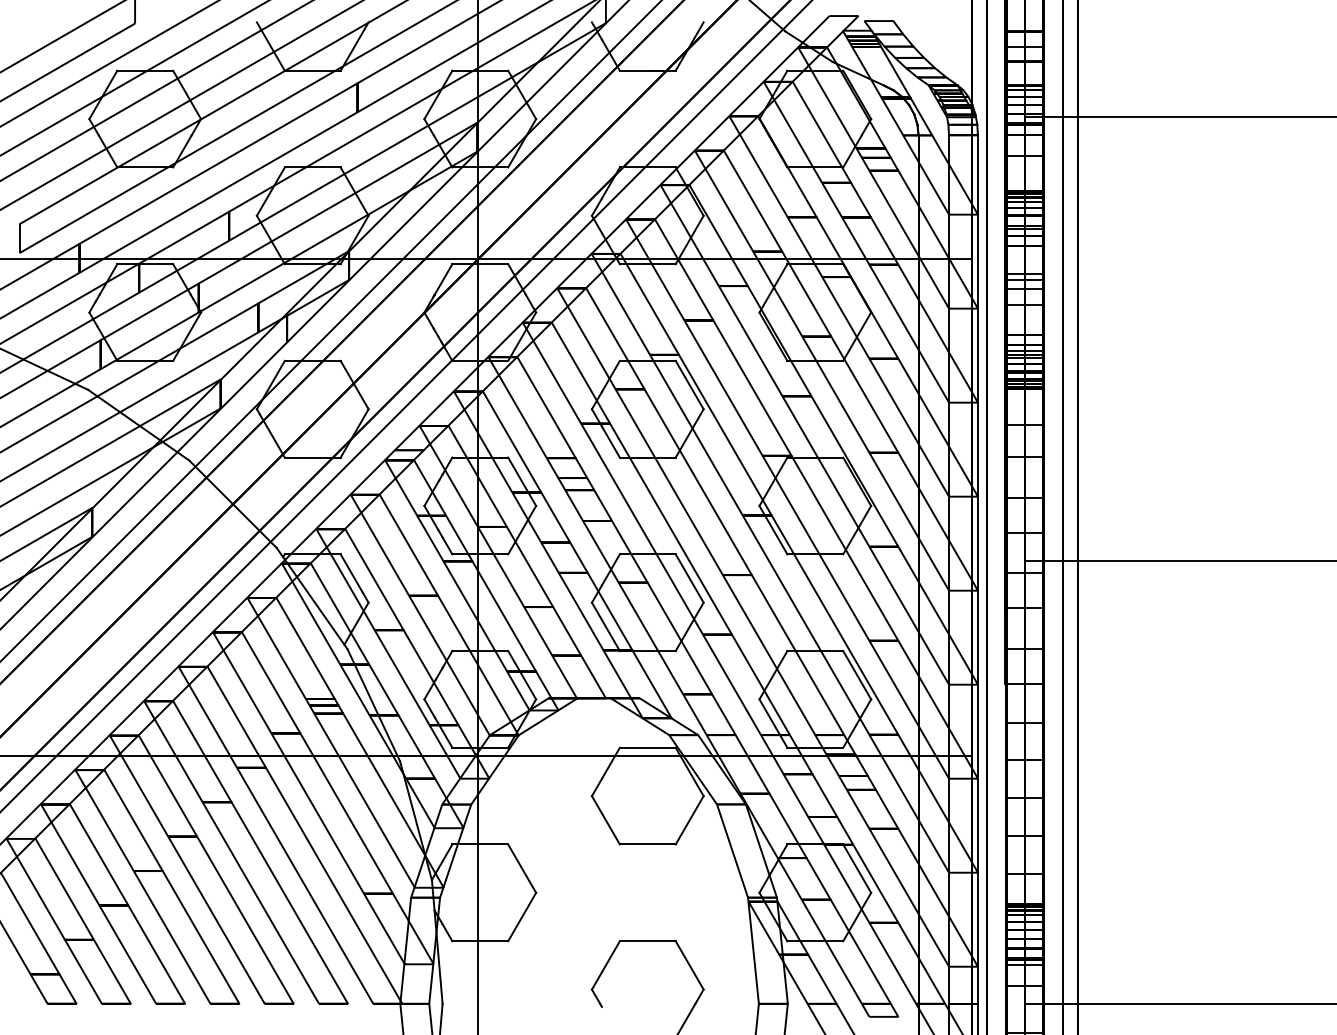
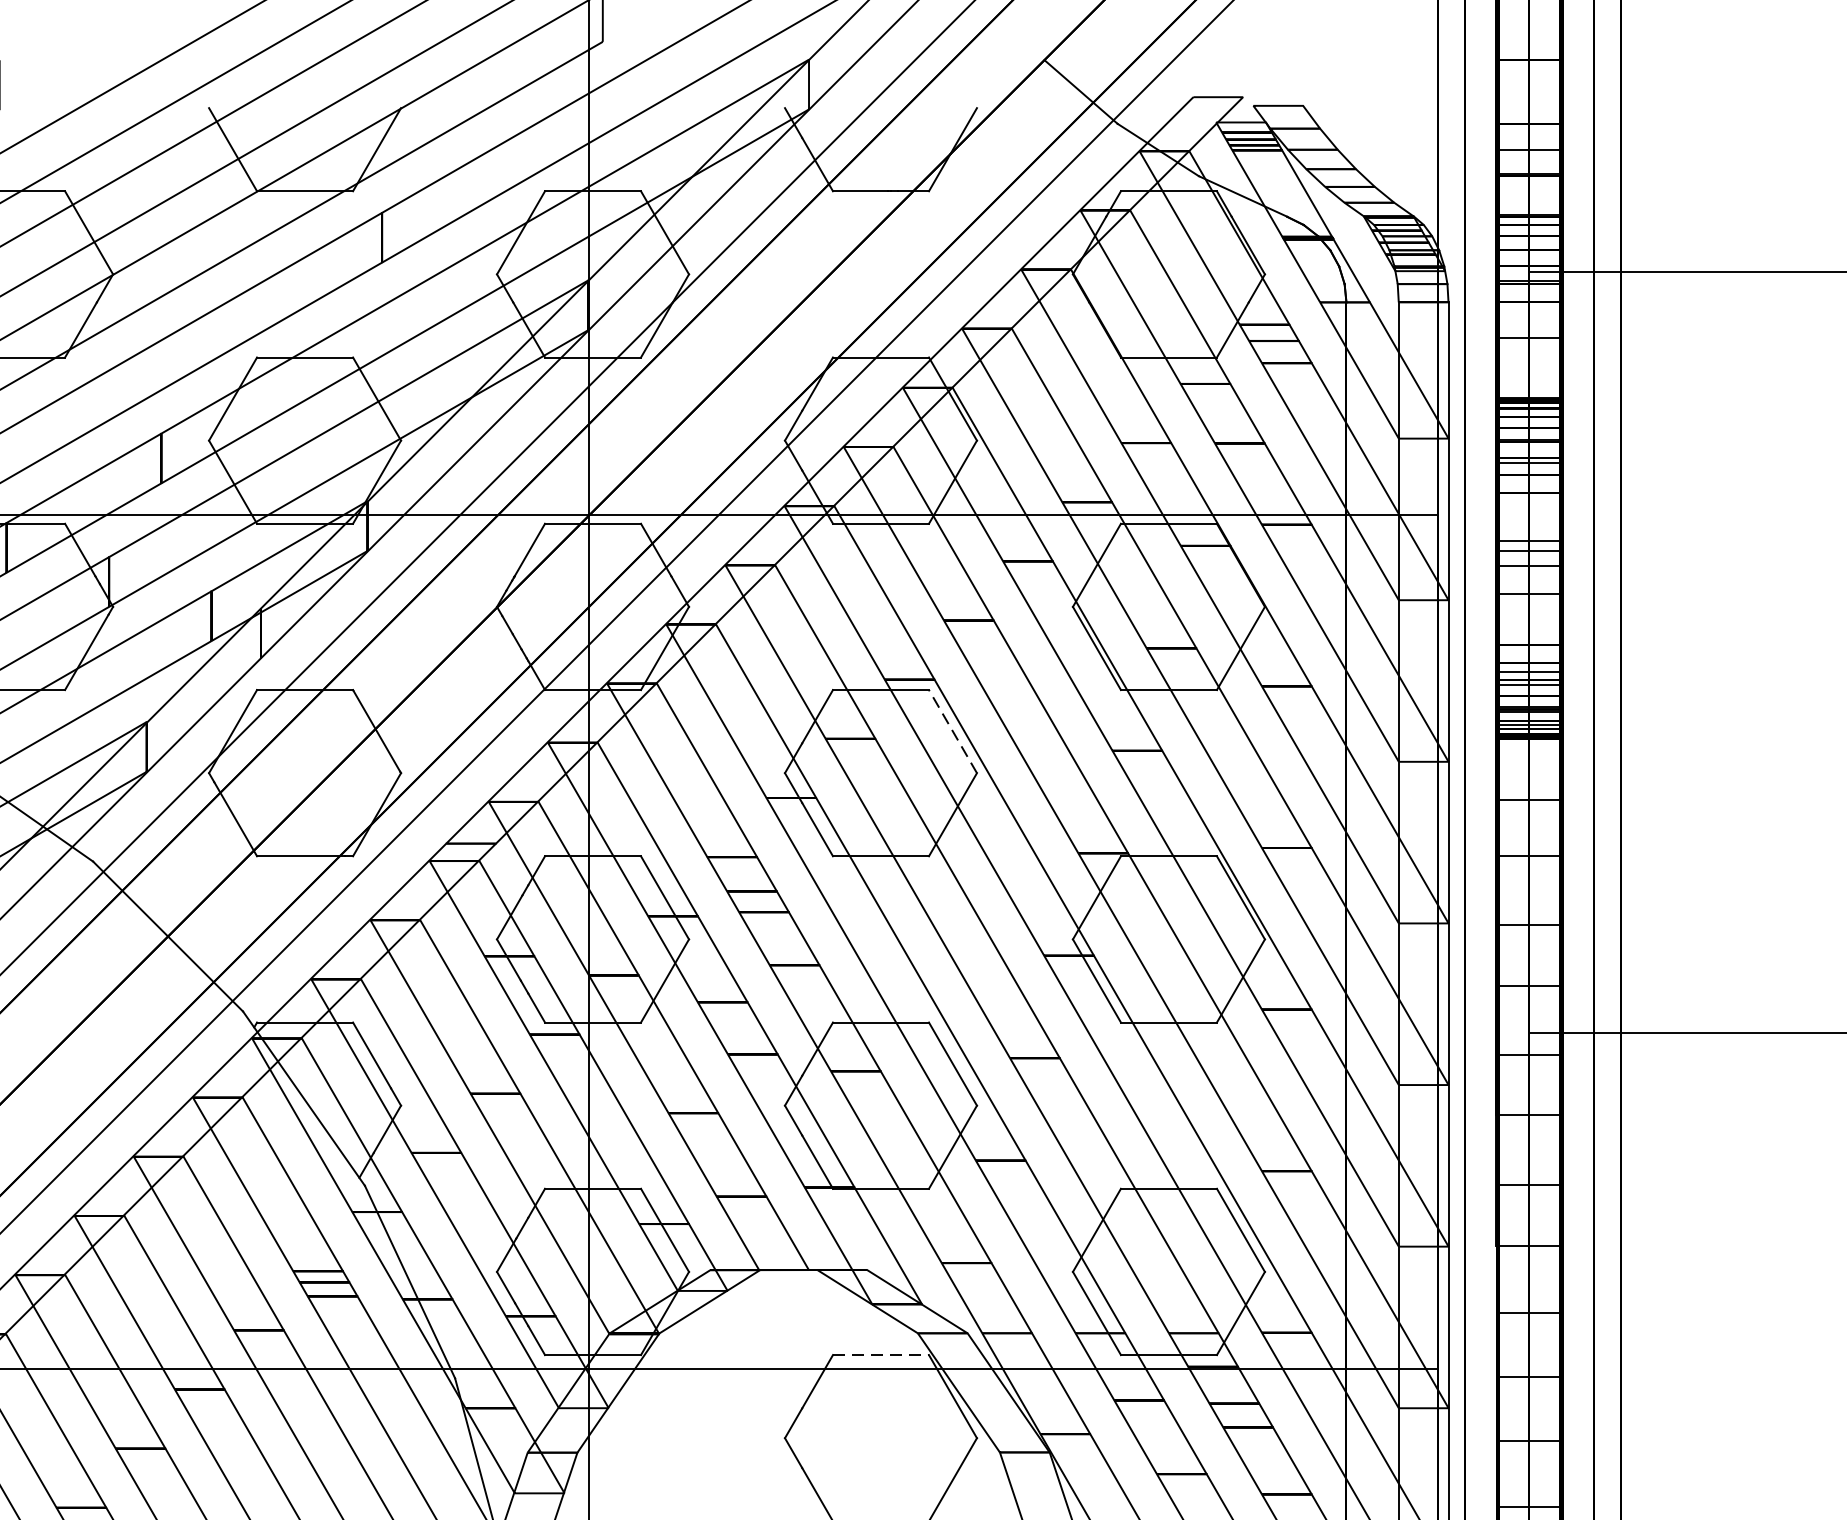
line: (689, 385) -> (952, 732), solid -> dashed
line: (647, 747) -> (880, 1354), solid -> dashed

